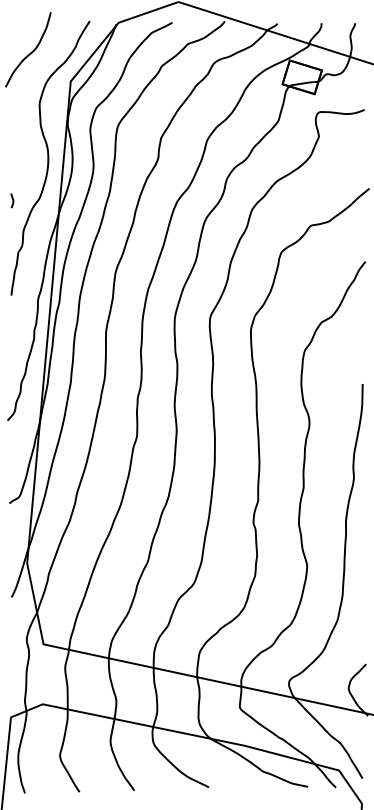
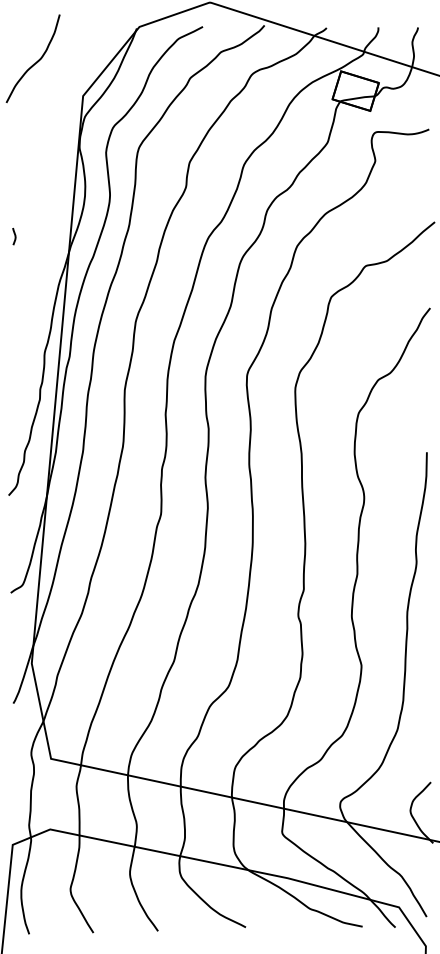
curve: (49, 158) -> (57, 186), removed

